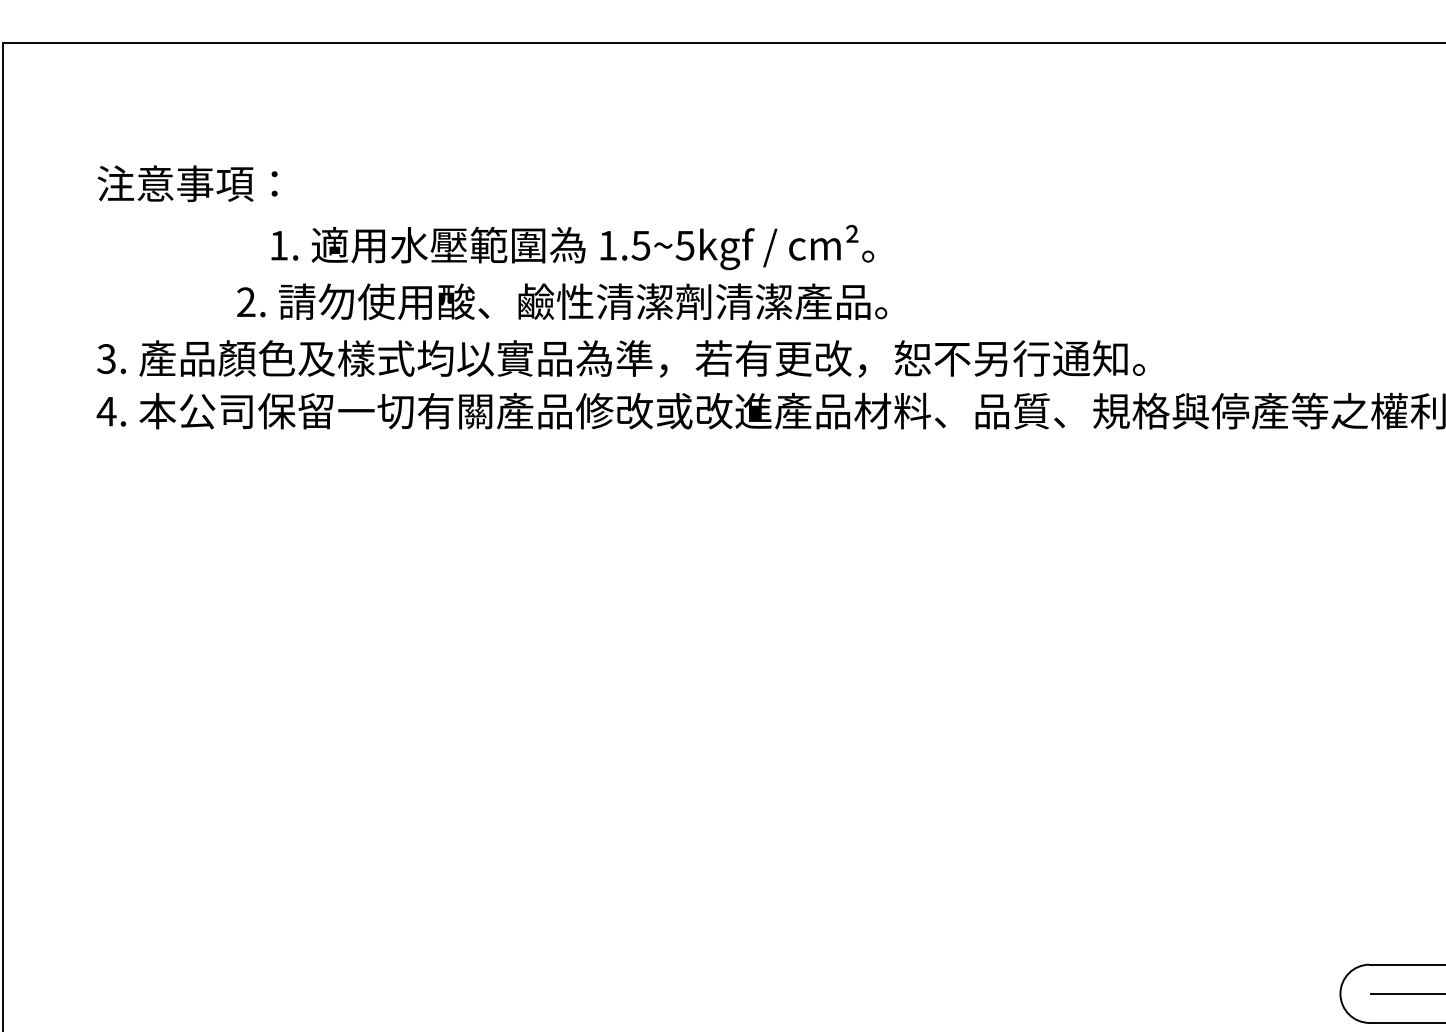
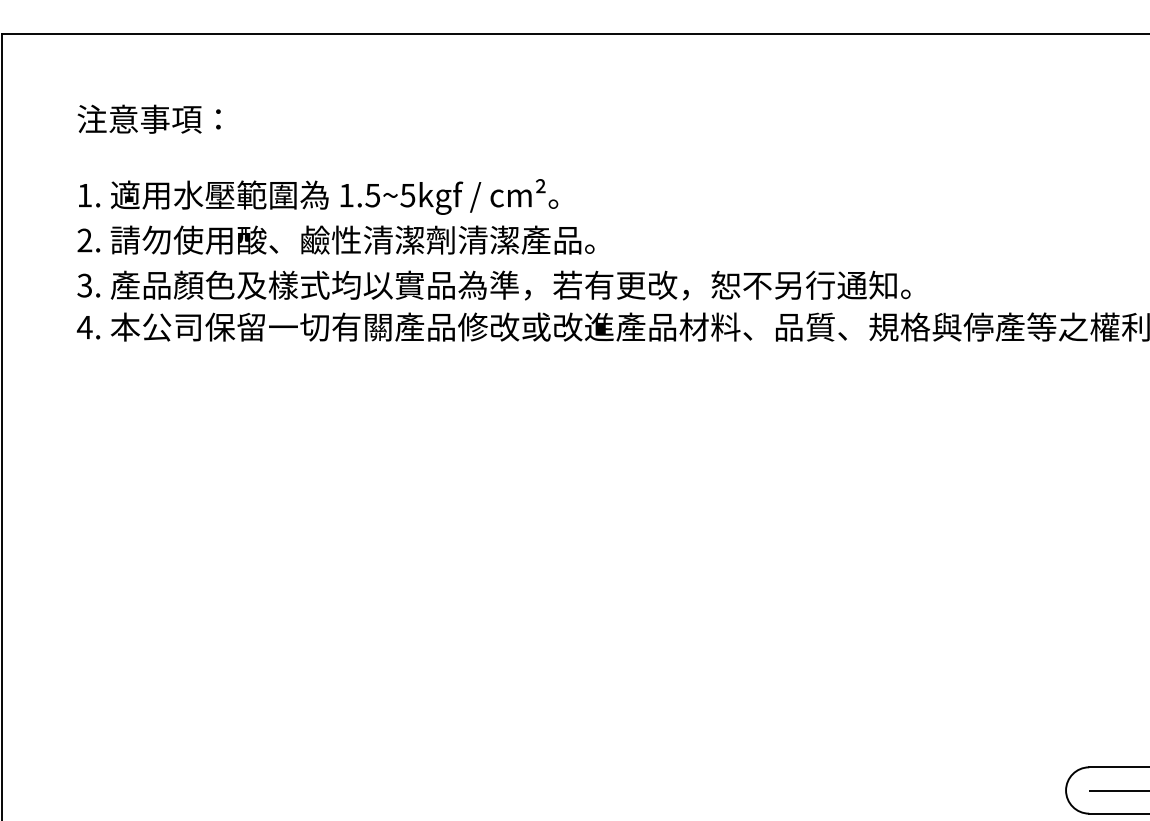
text: (186, 182) -> (148, 118), moved
text: (572, 246) -> (318, 196), moved
text: (561, 300) -> (335, 239), moved

